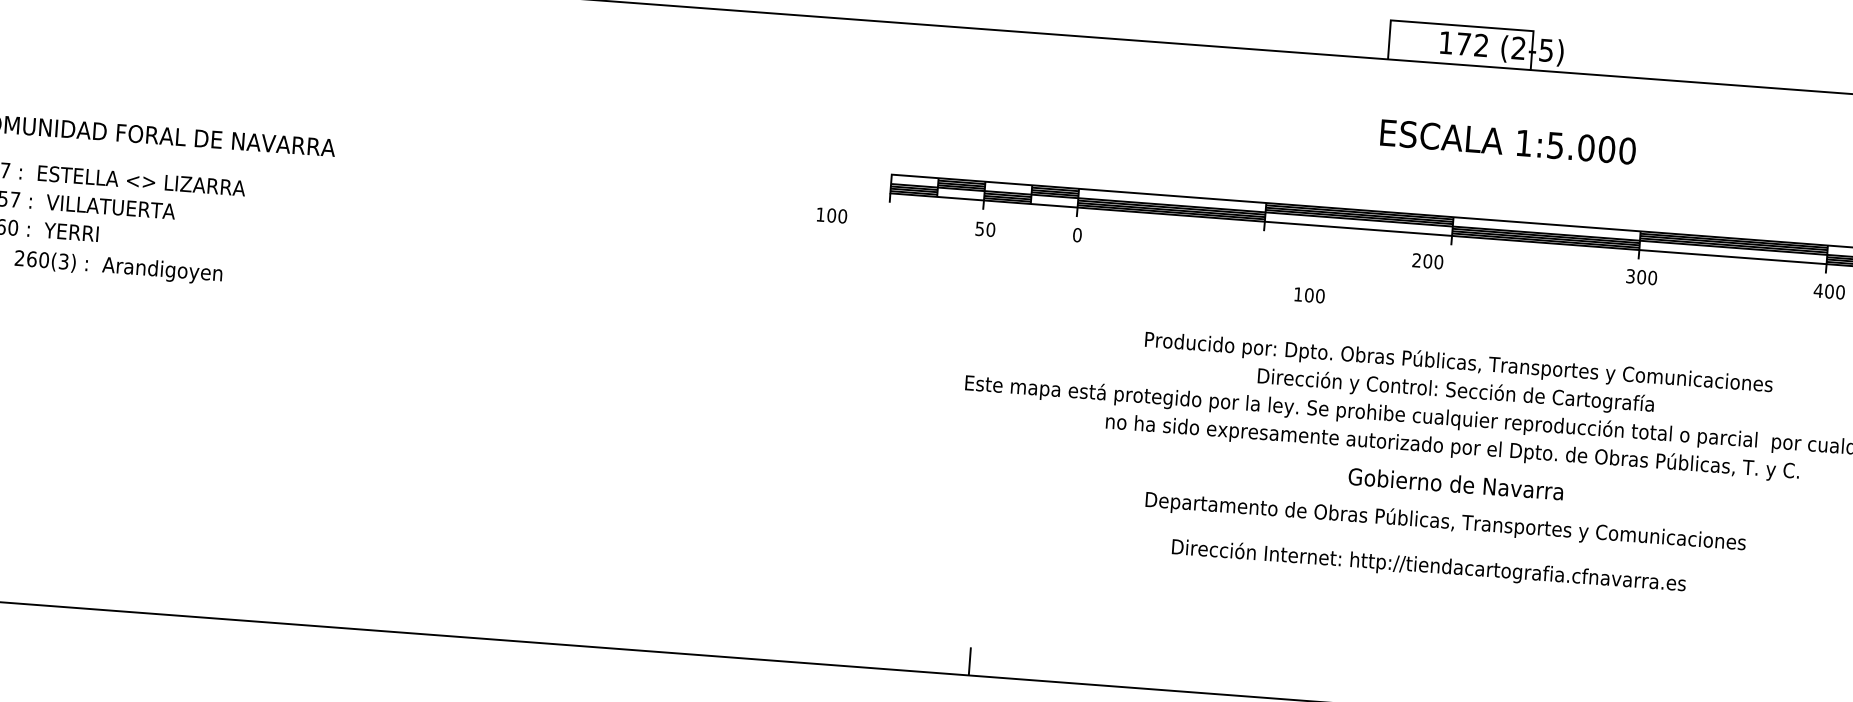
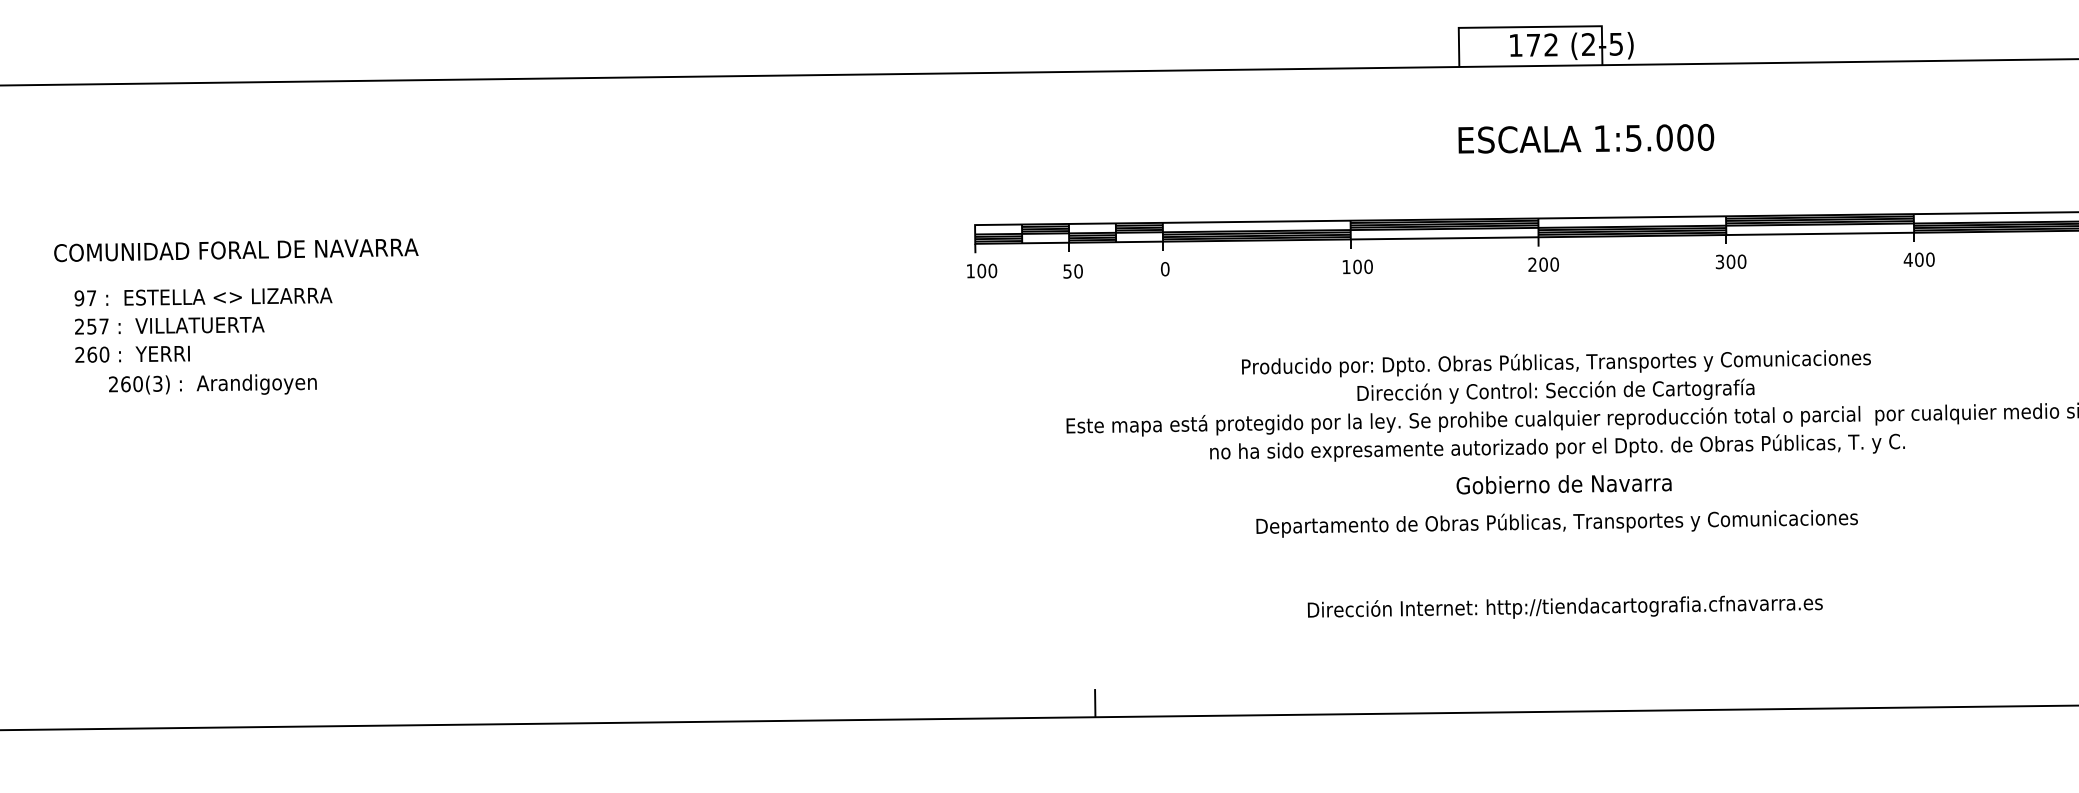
text: (832, 215) -> (982, 270), moved
text: (1427, 261) -> (1543, 264), moved
text: (1309, 294) -> (1357, 266), moved
text: (1428, 565) -> (1564, 606), moved

